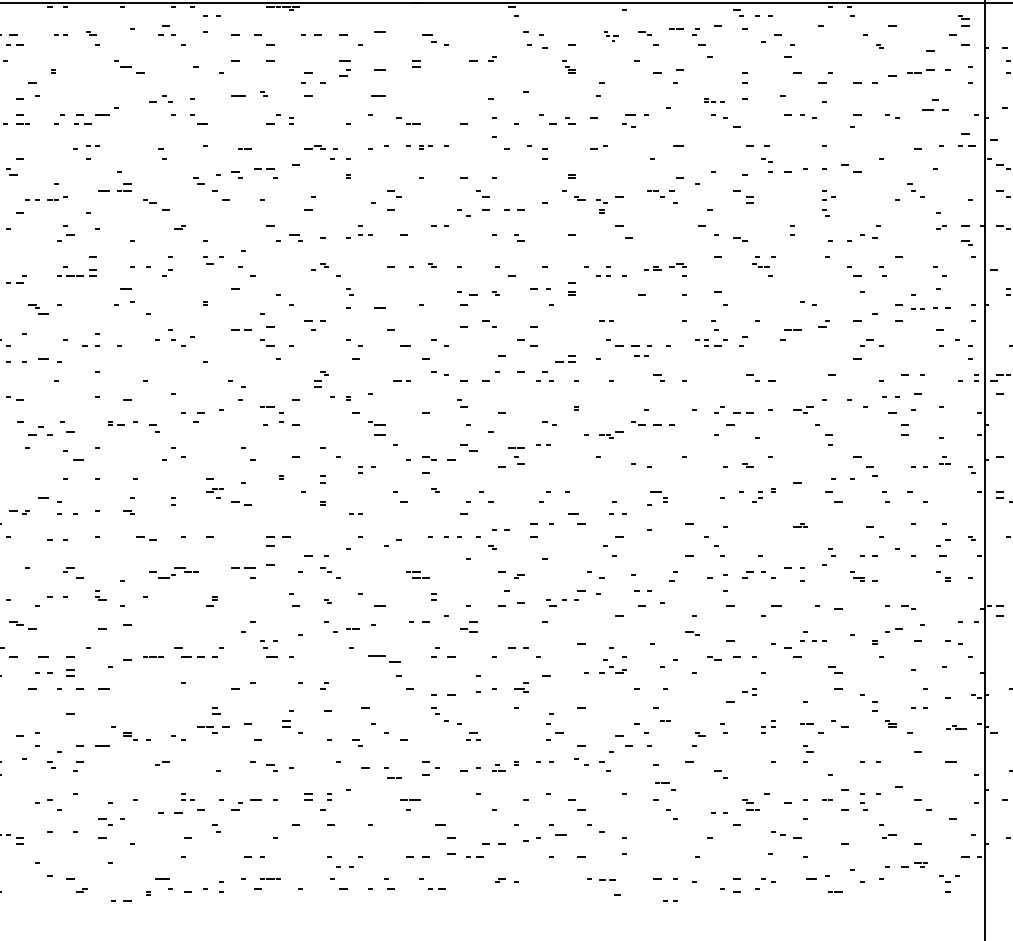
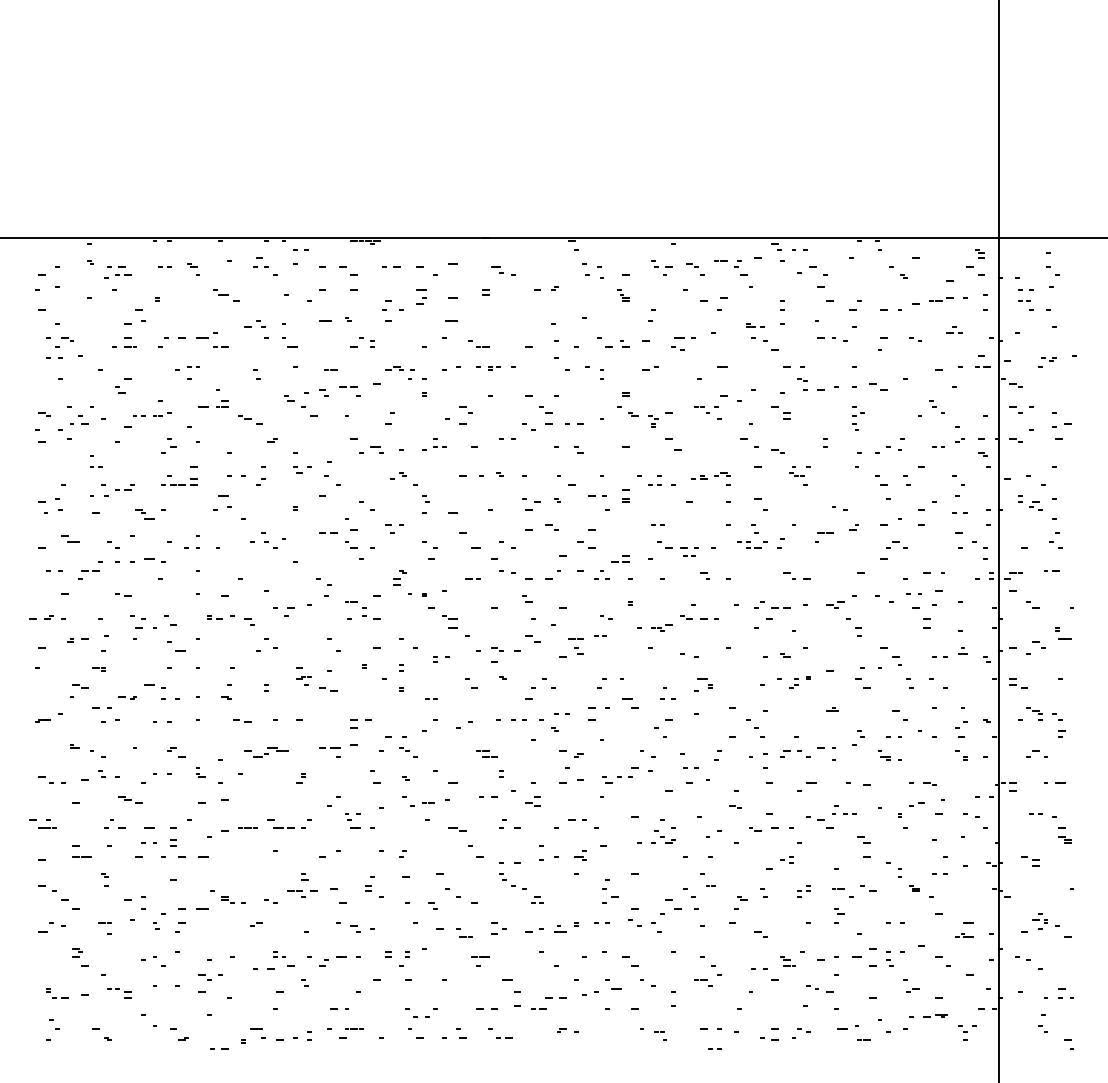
part: (610, 36) -> (661, 267), size x1.67
part: (935, 104) -> (954, 329), size x0.62
line: (83, 123) -> (221, 346), moved
line: (915, 308) -> (936, 446), moved
part: (30, 423) -> (137, 617), size x0.62
part: (385, 658) -> (457, 829), size x0.62
part: (956, 727) -> (964, 935), moved
part: (665, 785) -> (703, 982), moved
part: (609, 886) -> (660, 1035), size x0.62

